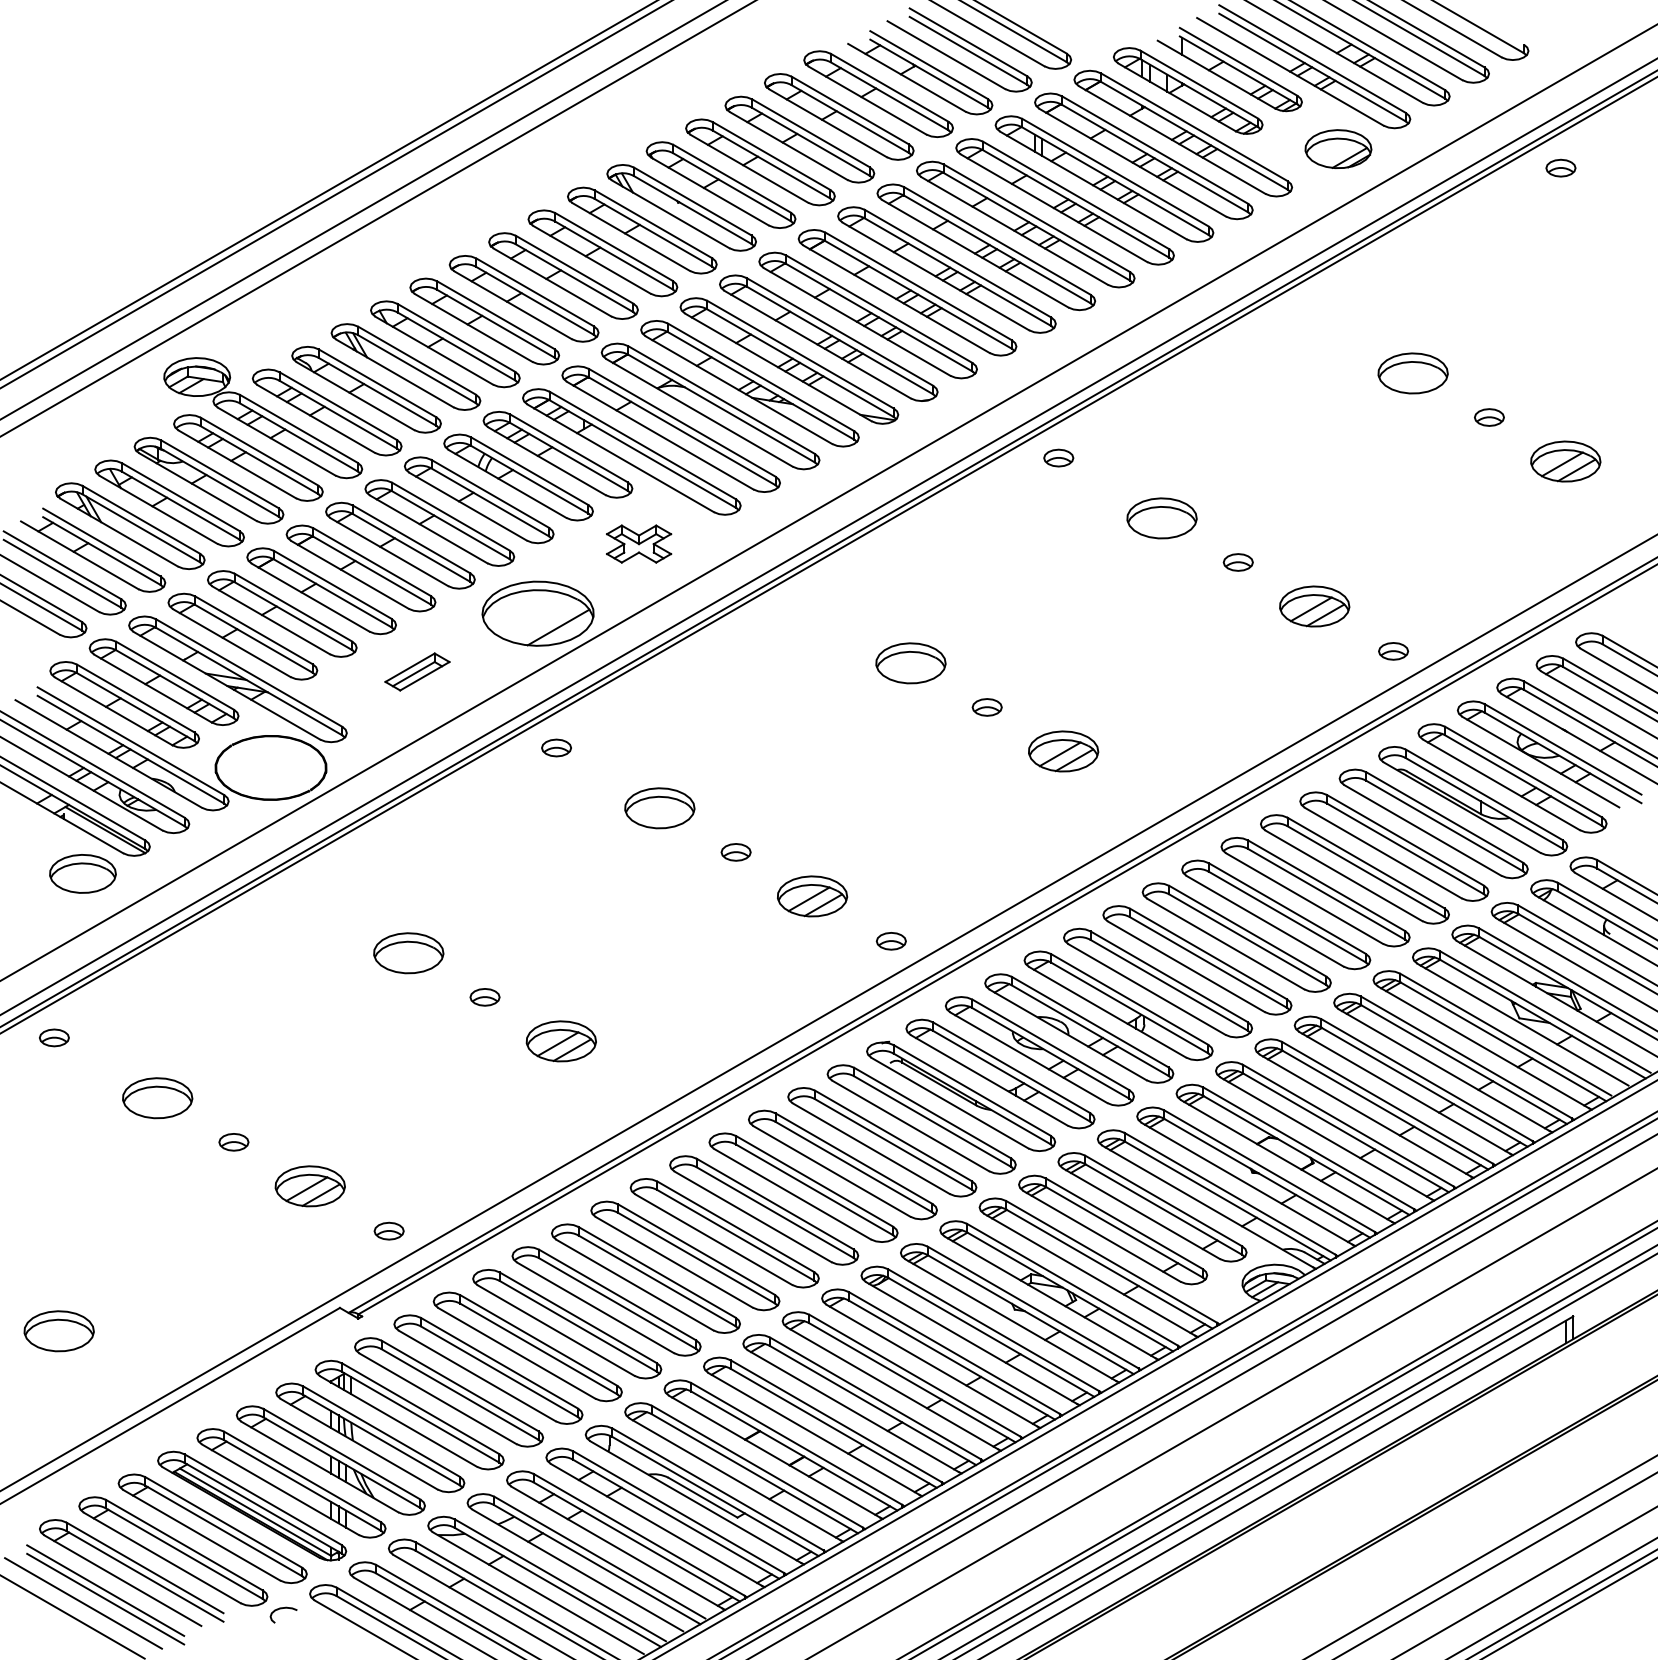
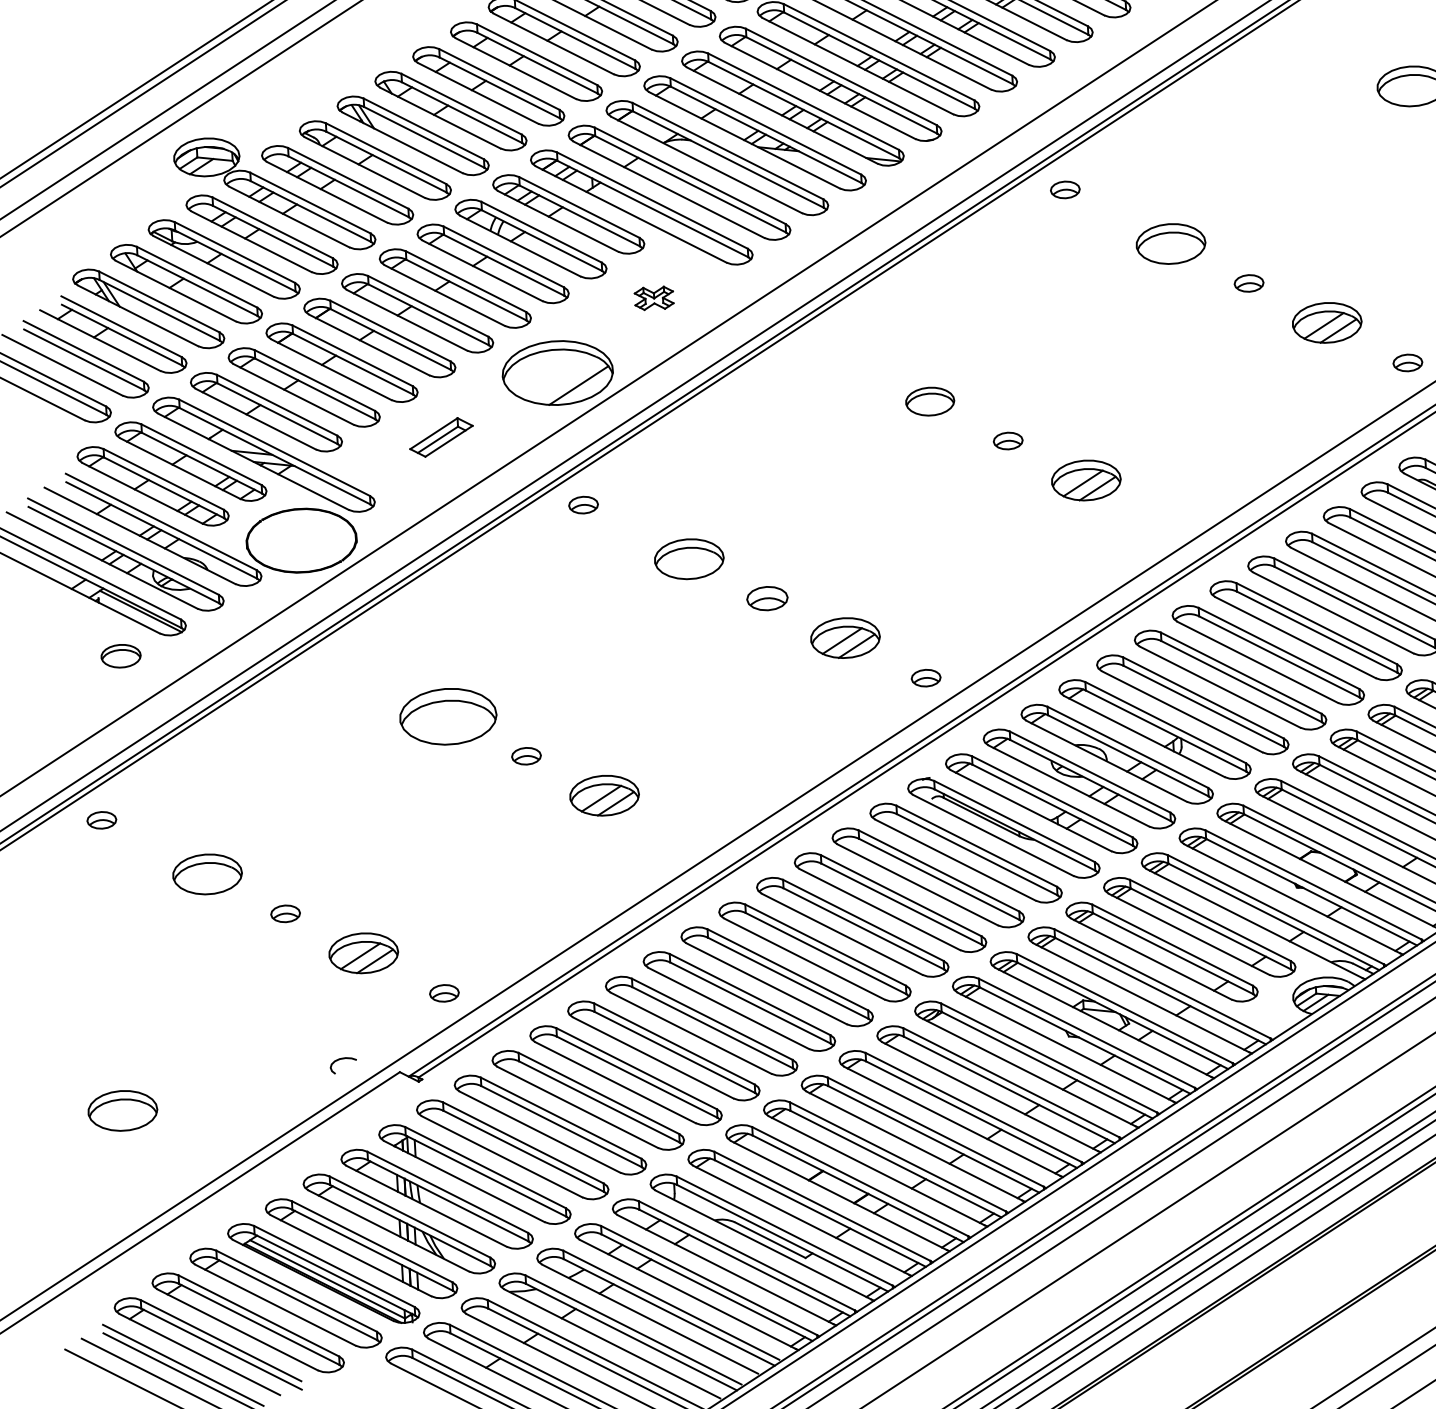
part: (639, 543) -> (654, 297), size x0.6
part: (910, 663) -> (929, 401), size x0.7
part: (735, 852) -> (766, 598), size x1.4
part: (82, 873) -> (120, 655), size x0.6
part: (408, 953) -> (448, 717), size x1.4
curve: (281, 1609) -> (341, 1060), moved

